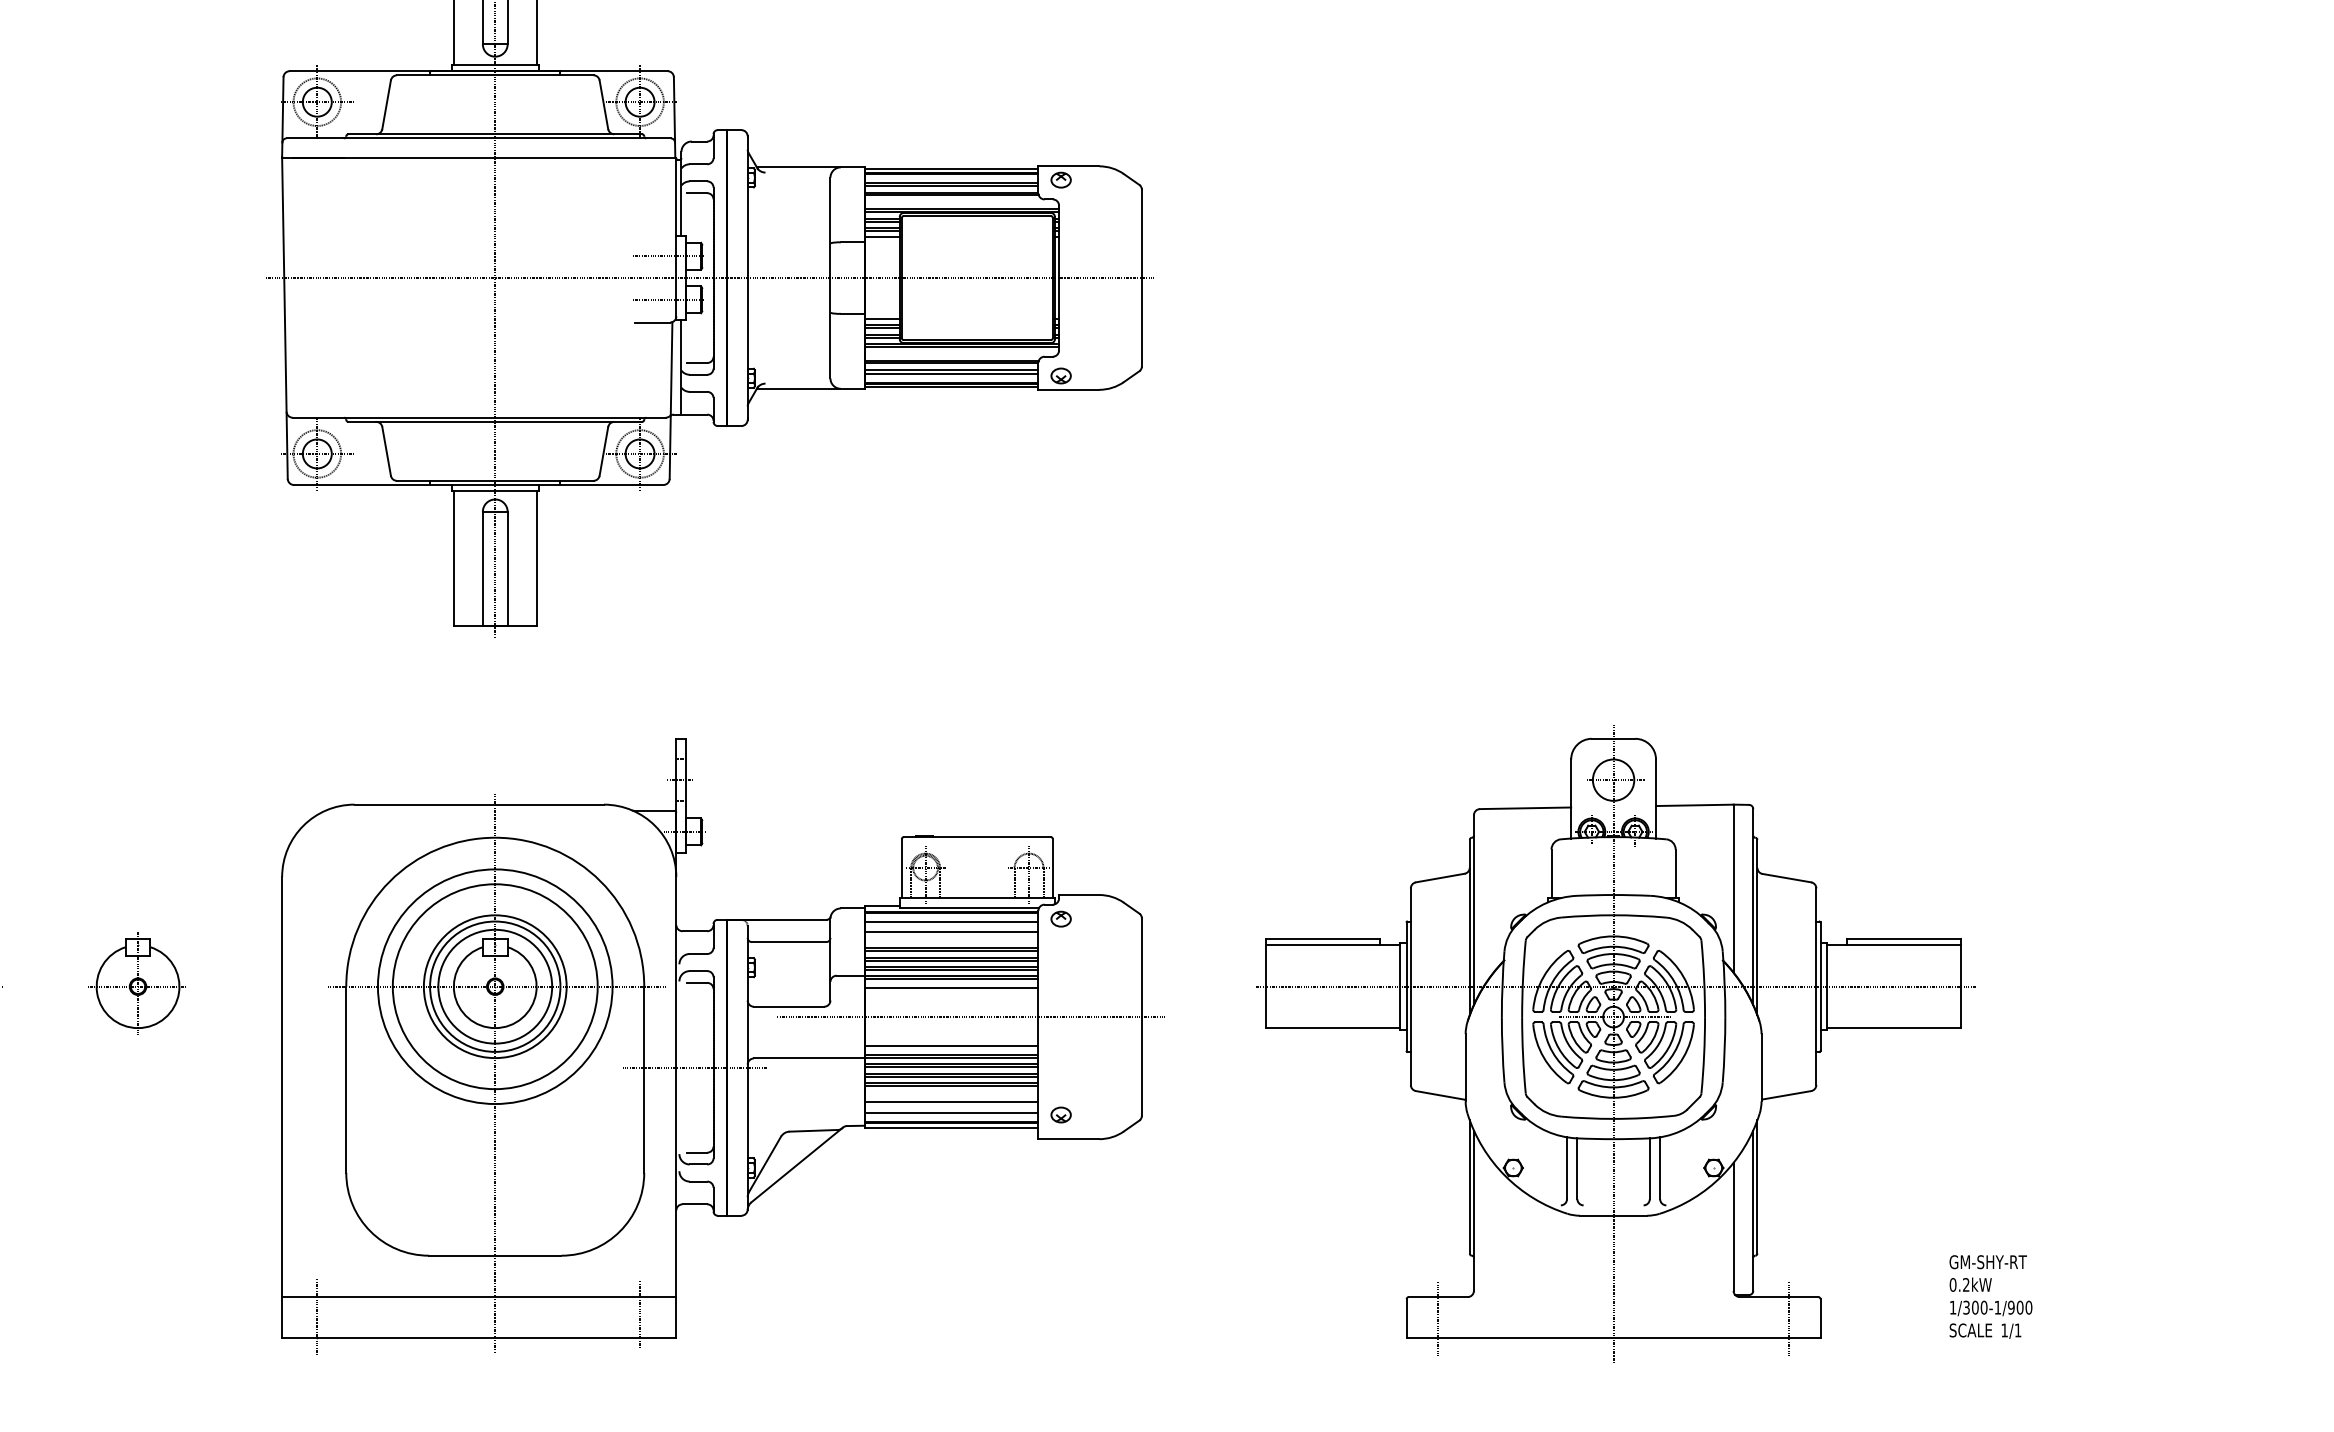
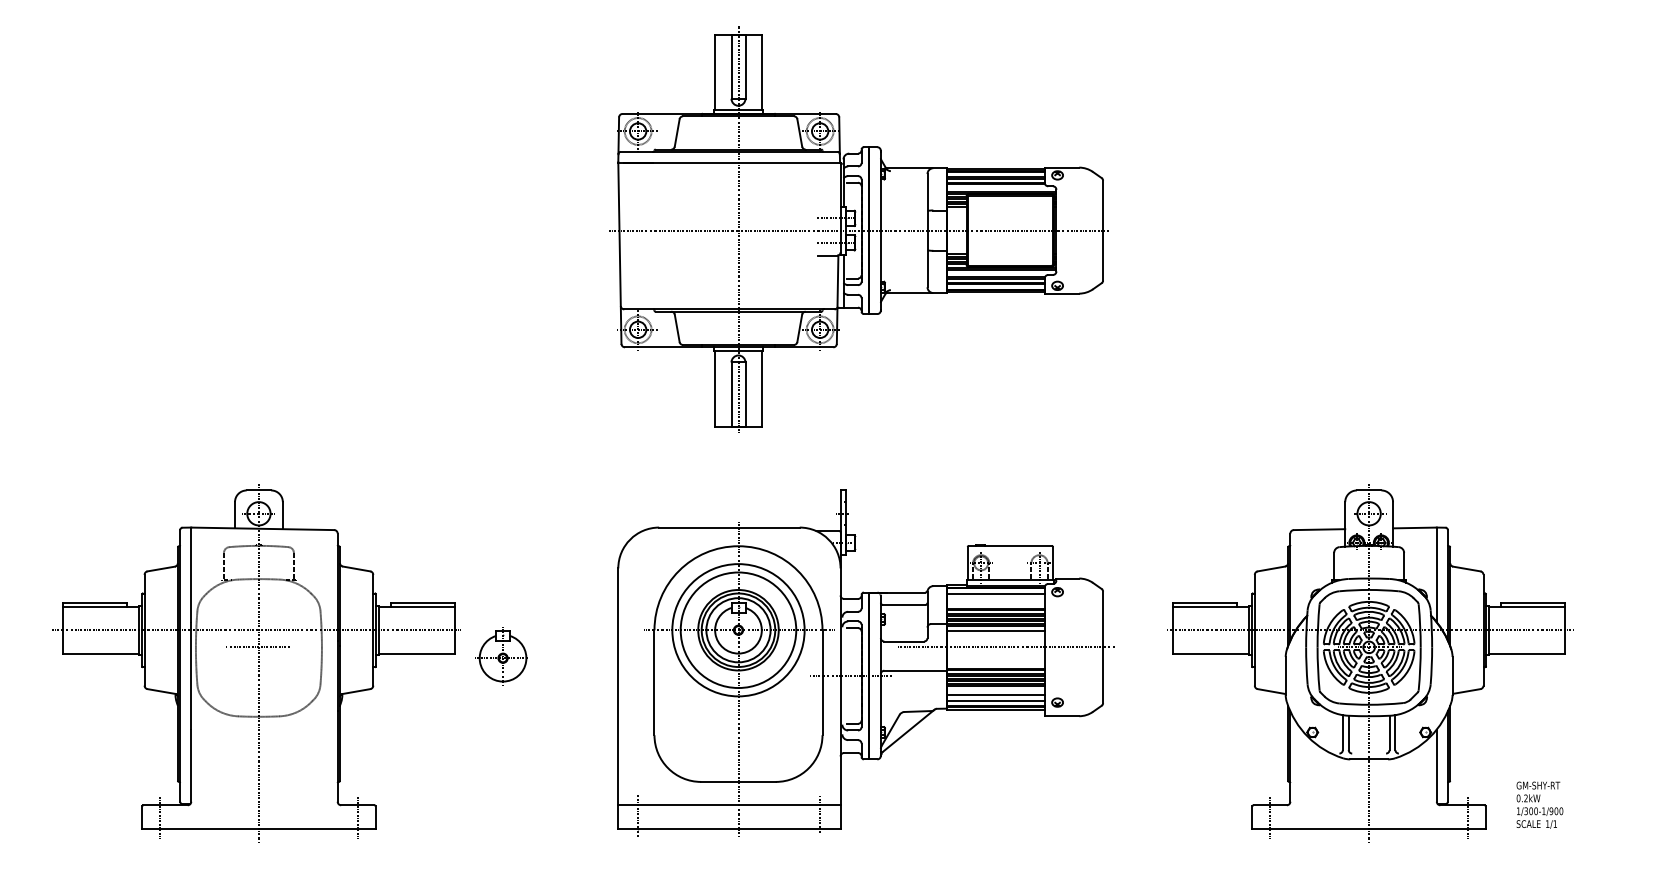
line: (951, 932) -> (995, 599), removed
part: (135, 983) -> (501, 656), moved
line: (951, 1045) -> (995, 663), removed
text: (1990, 1295) -> (1539, 804), moved

